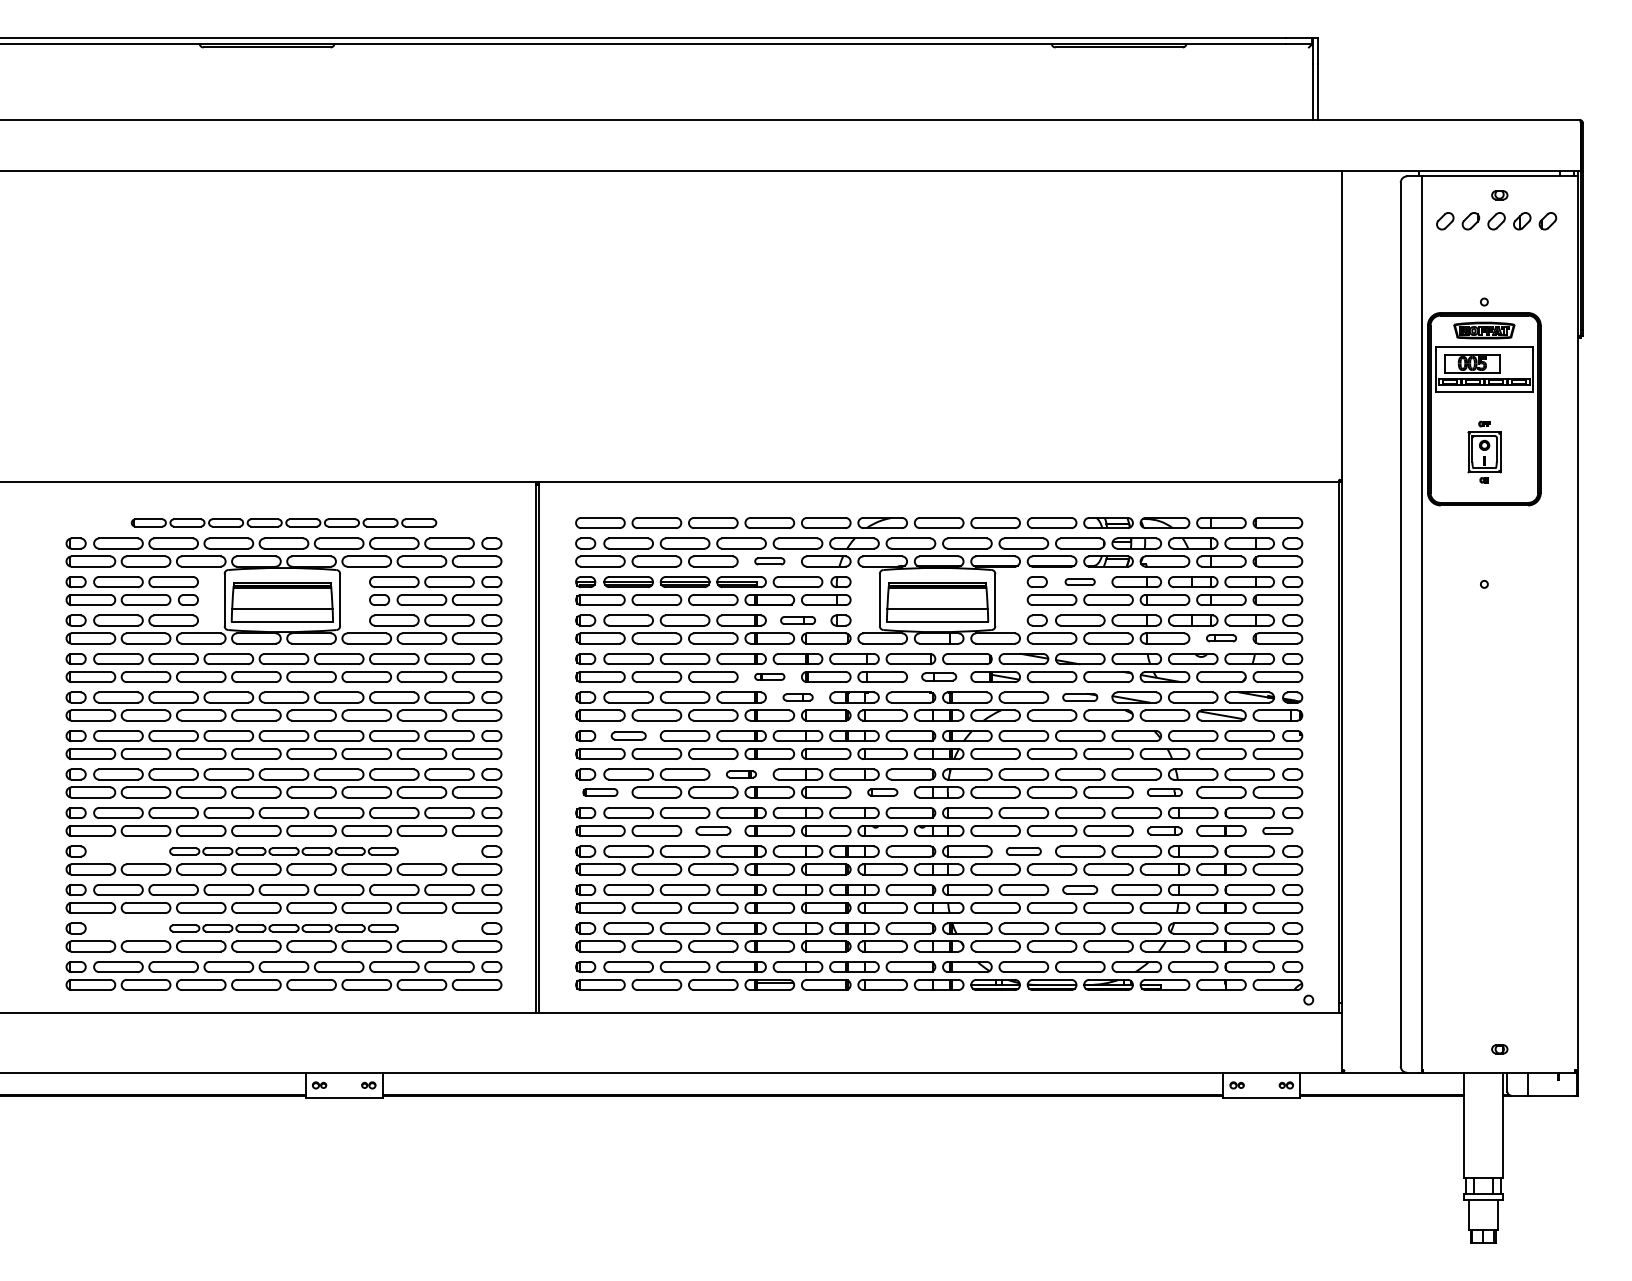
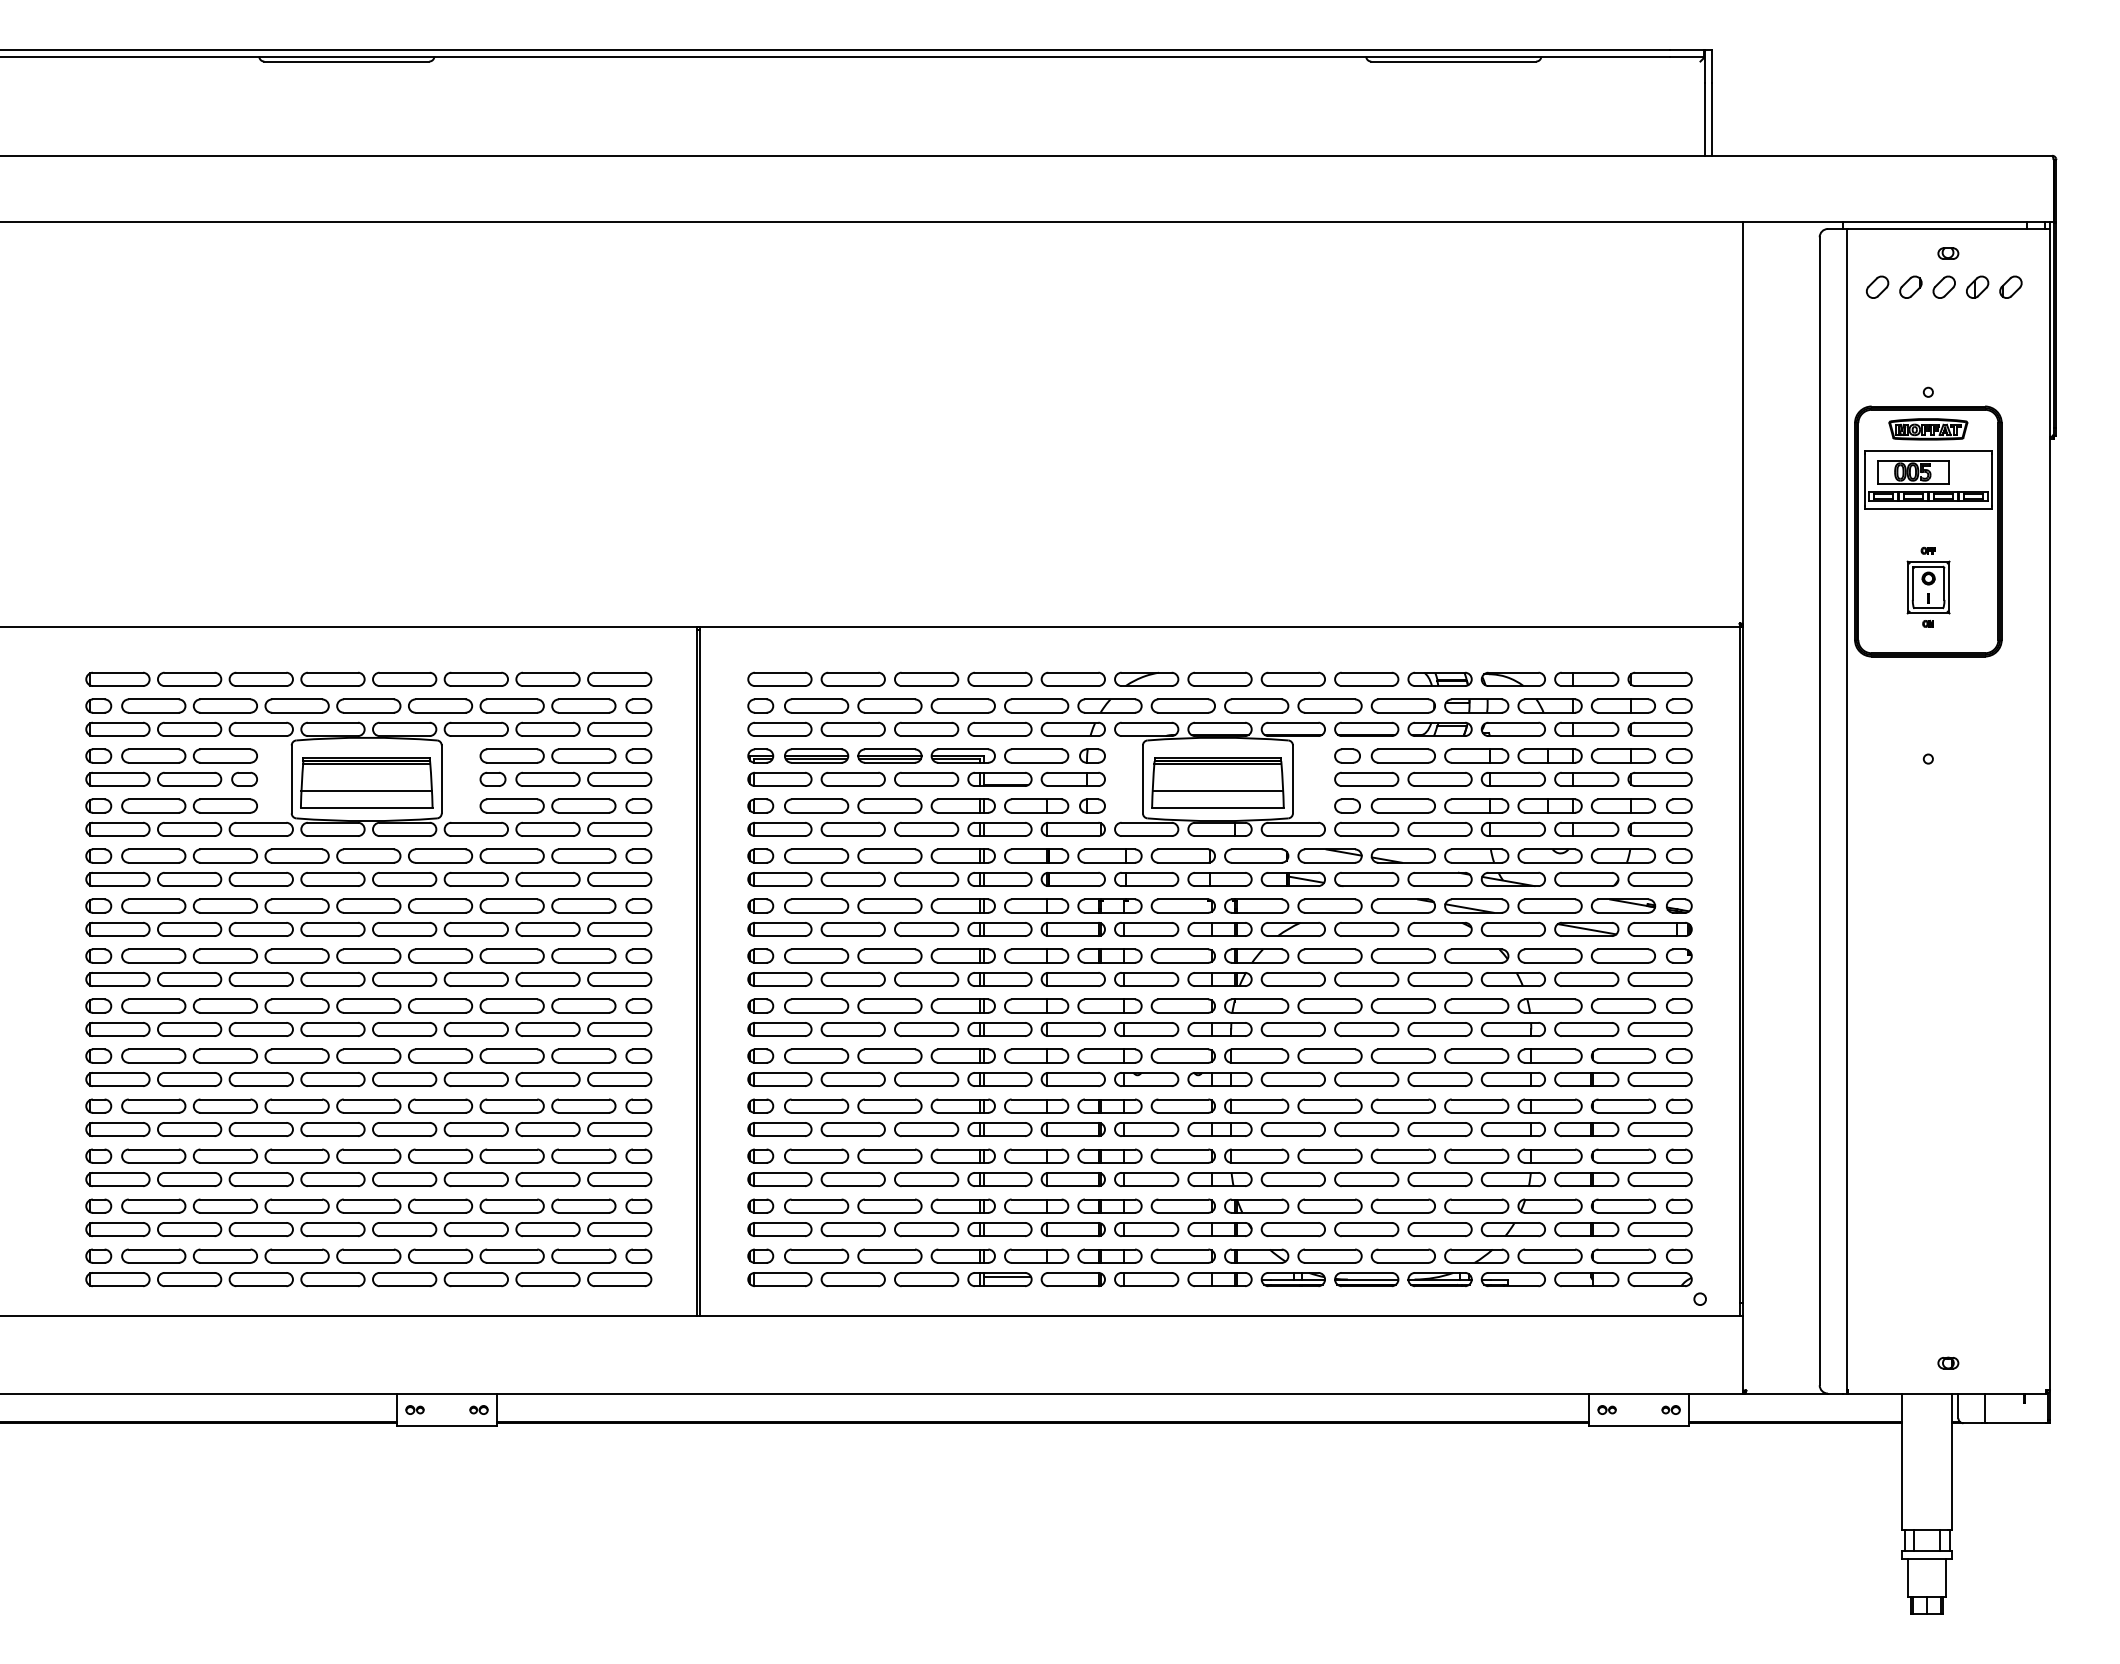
part: (283, 522) -> (368, 678), size x1.43
part: (769, 560) -> (999, 728), size x1.67
part: (1079, 581) -> (1402, 755), size x1.67
part: (797, 620) -> (1036, 805), size x1.43
part: (1221, 637) -> (1586, 828), size x1.67
part: (769, 676) -> (999, 878), size x1.67
part: (938, 676) -> (1219, 878), size x1.43
part: (797, 697) -> (1036, 905), size x1.67
part: (1079, 697) -> (1402, 905), size x1.43
part: (628, 735) -> (816, 955), size x1.43
part: (740, 774) -> (962, 1005), size x1.67
part: (600, 792) -> (779, 1029), size x1.43
part: (882, 792) -> (1146, 1029), size x1.67
part: (1164, 792) -> (1512, 1029), size x1.43
part: (713, 831) -> (926, 1079), size x1.43
part: (1164, 831) -> (1512, 1079), size x1.43
part: (1277, 831) -> (1659, 1079), size x1.67
part: (283, 851) -> (368, 1105), size x1.67
part: (1023, 851) -> (1329, 1105), size x1.43
part: (1079, 889) -> (1402, 1155), size x1.43
part: (283, 927) -> (368, 1205), size x1.67

